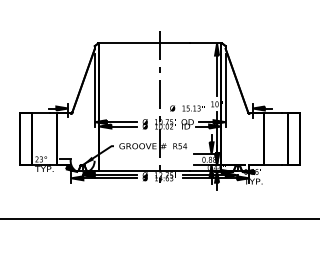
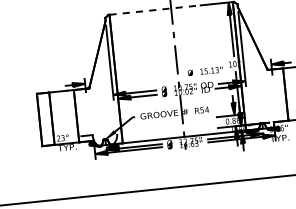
line: (144, 43) -> (155, 10), solid -> dashed

